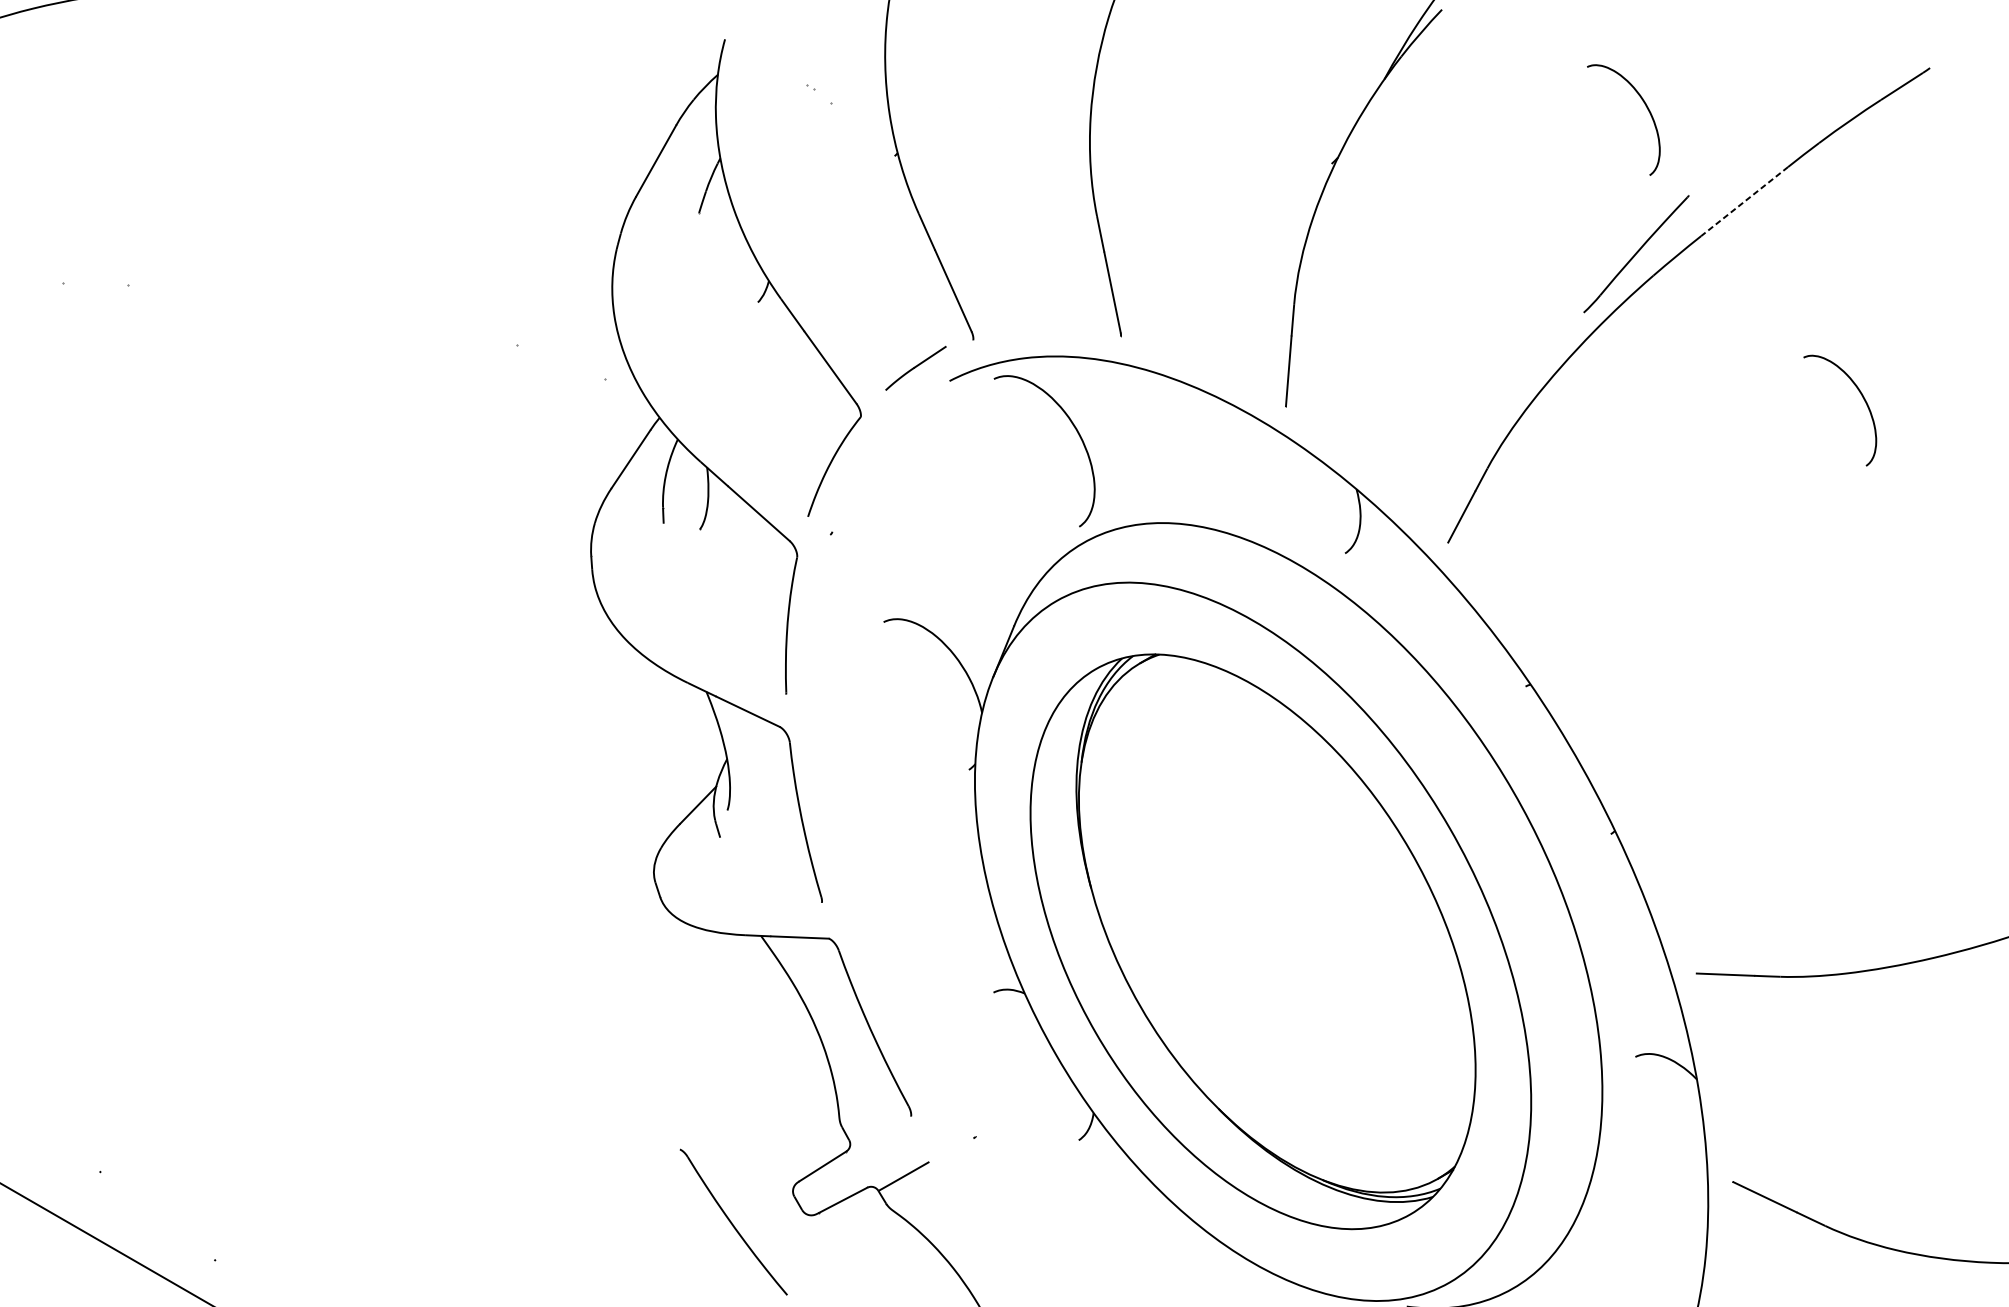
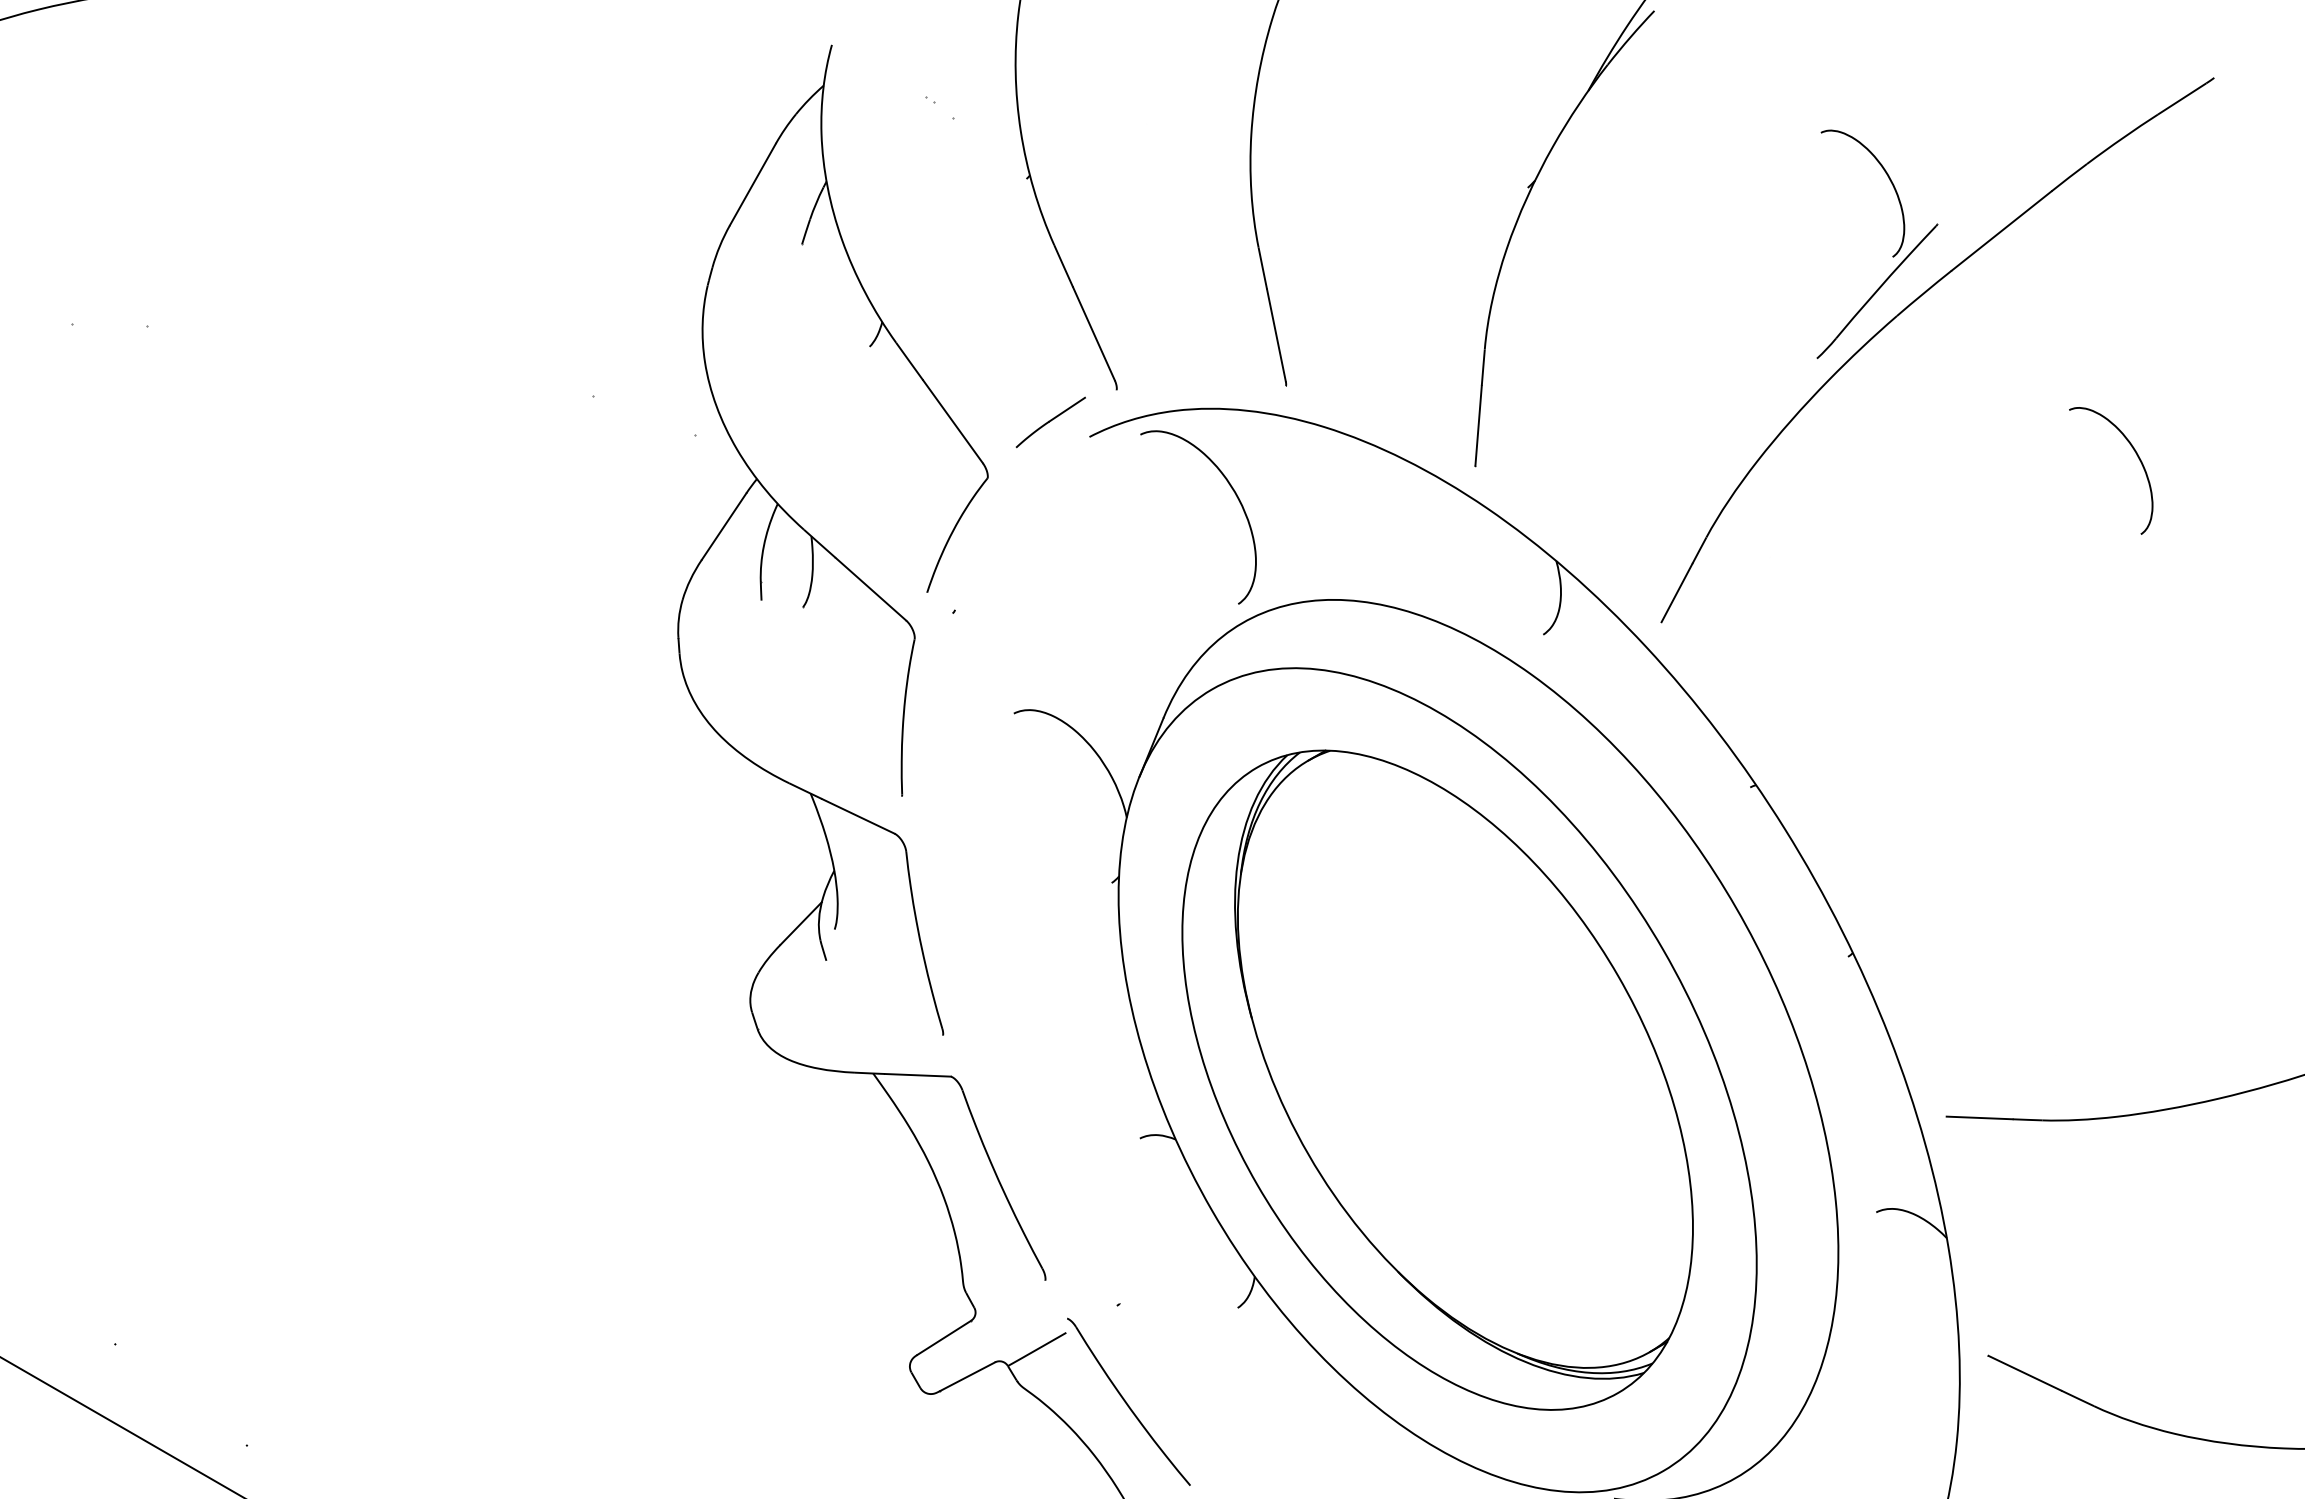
curve: (1646, 108) -> (1889, 180), moved
line: (1744, 201) -> (2001, 231), dashed -> solid
part: (733, 1221) -> (1128, 1401), moved

